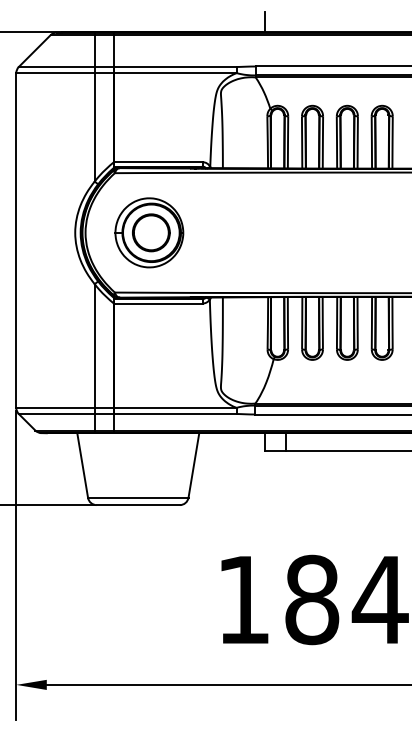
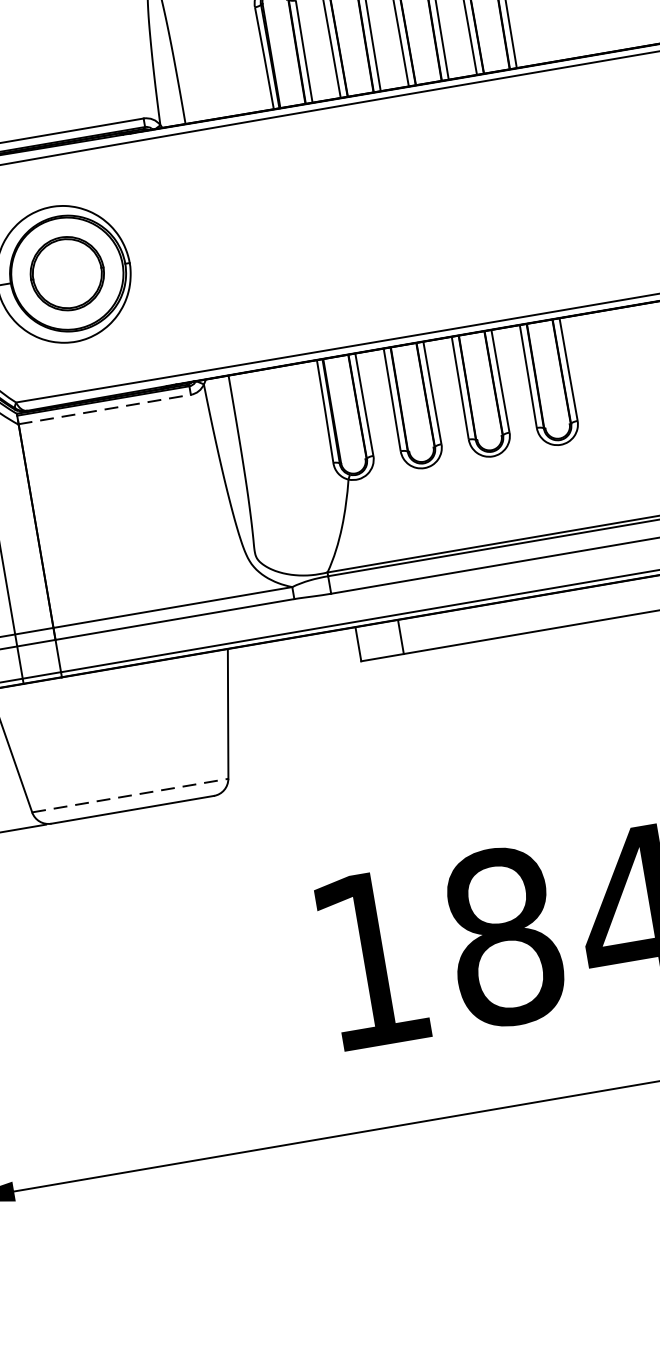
line: (158, 303) -> (104, 409), solid -> dashed
line: (138, 497) -> (130, 794), solid -> dashed

